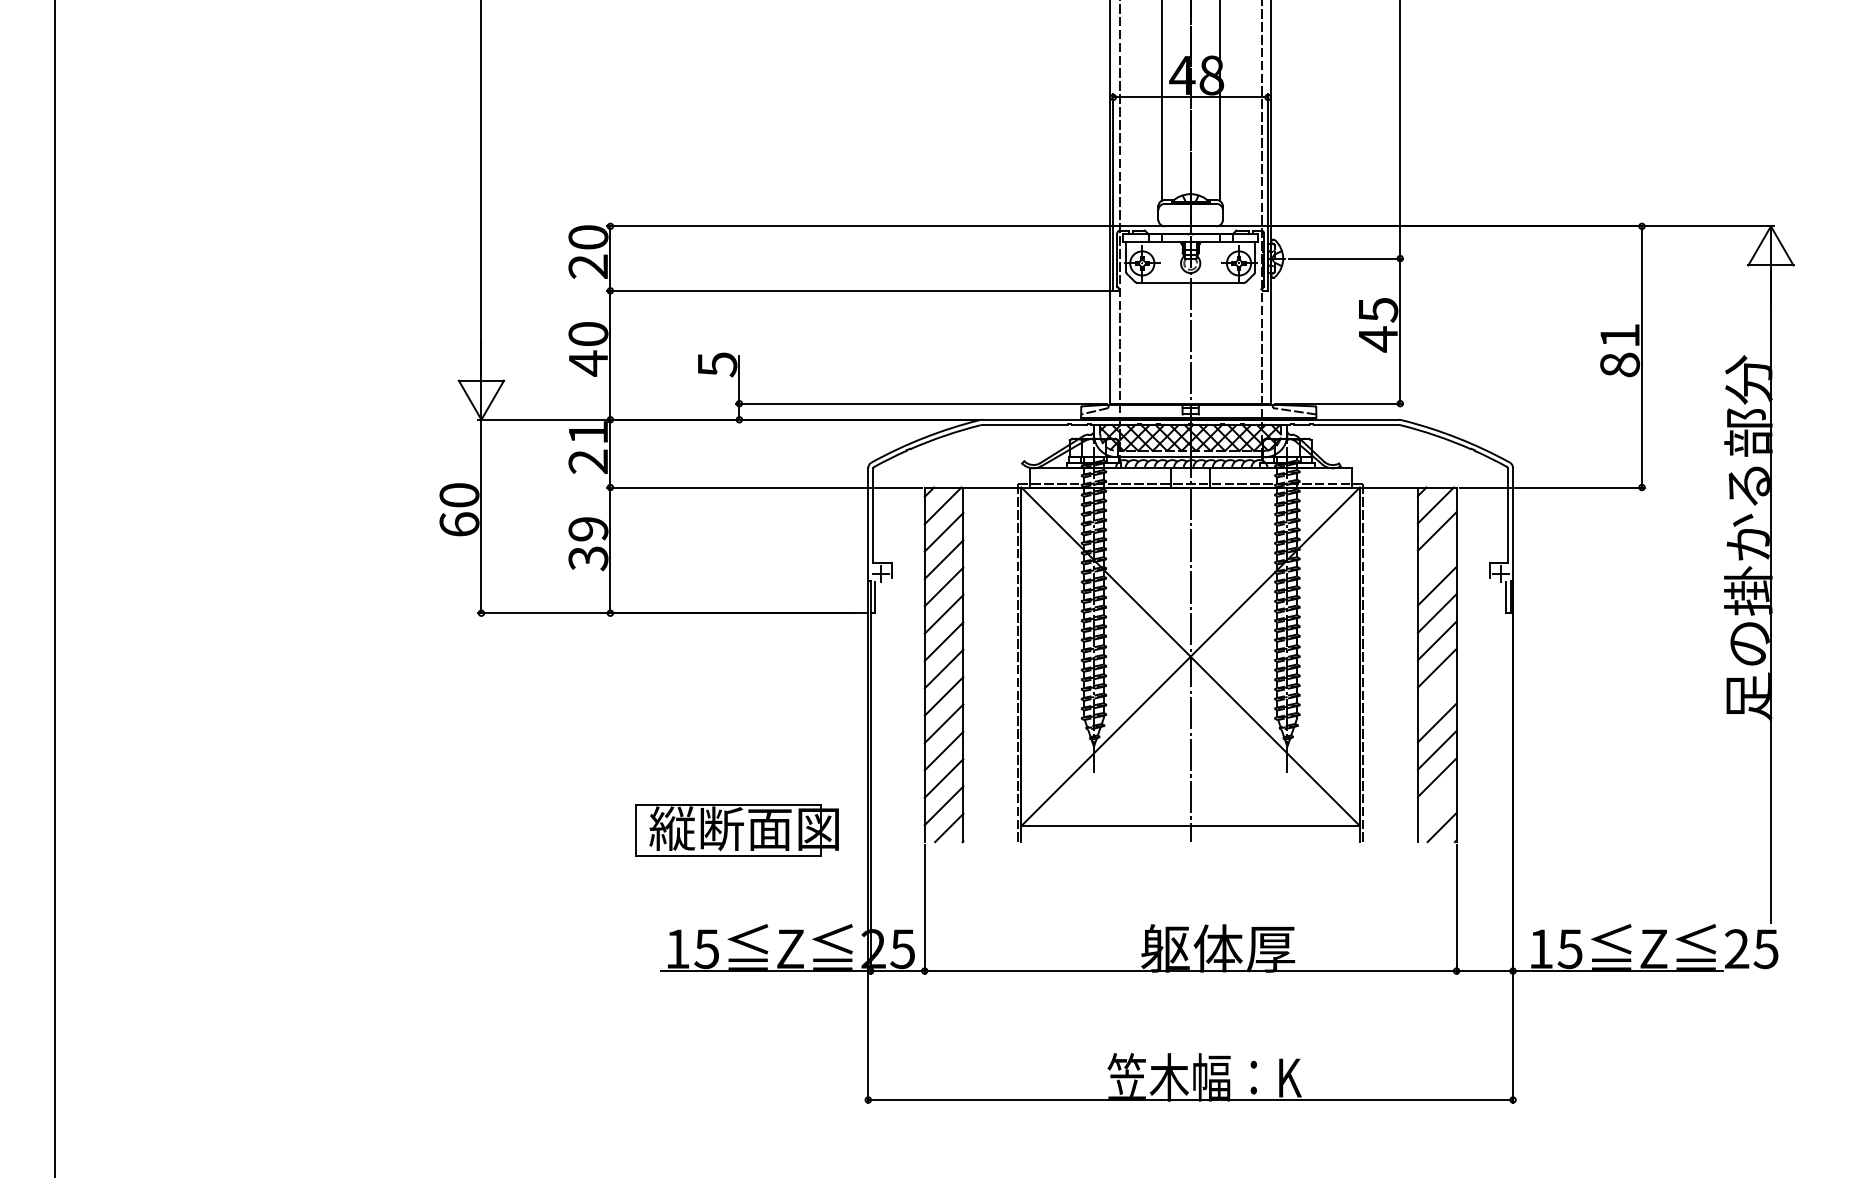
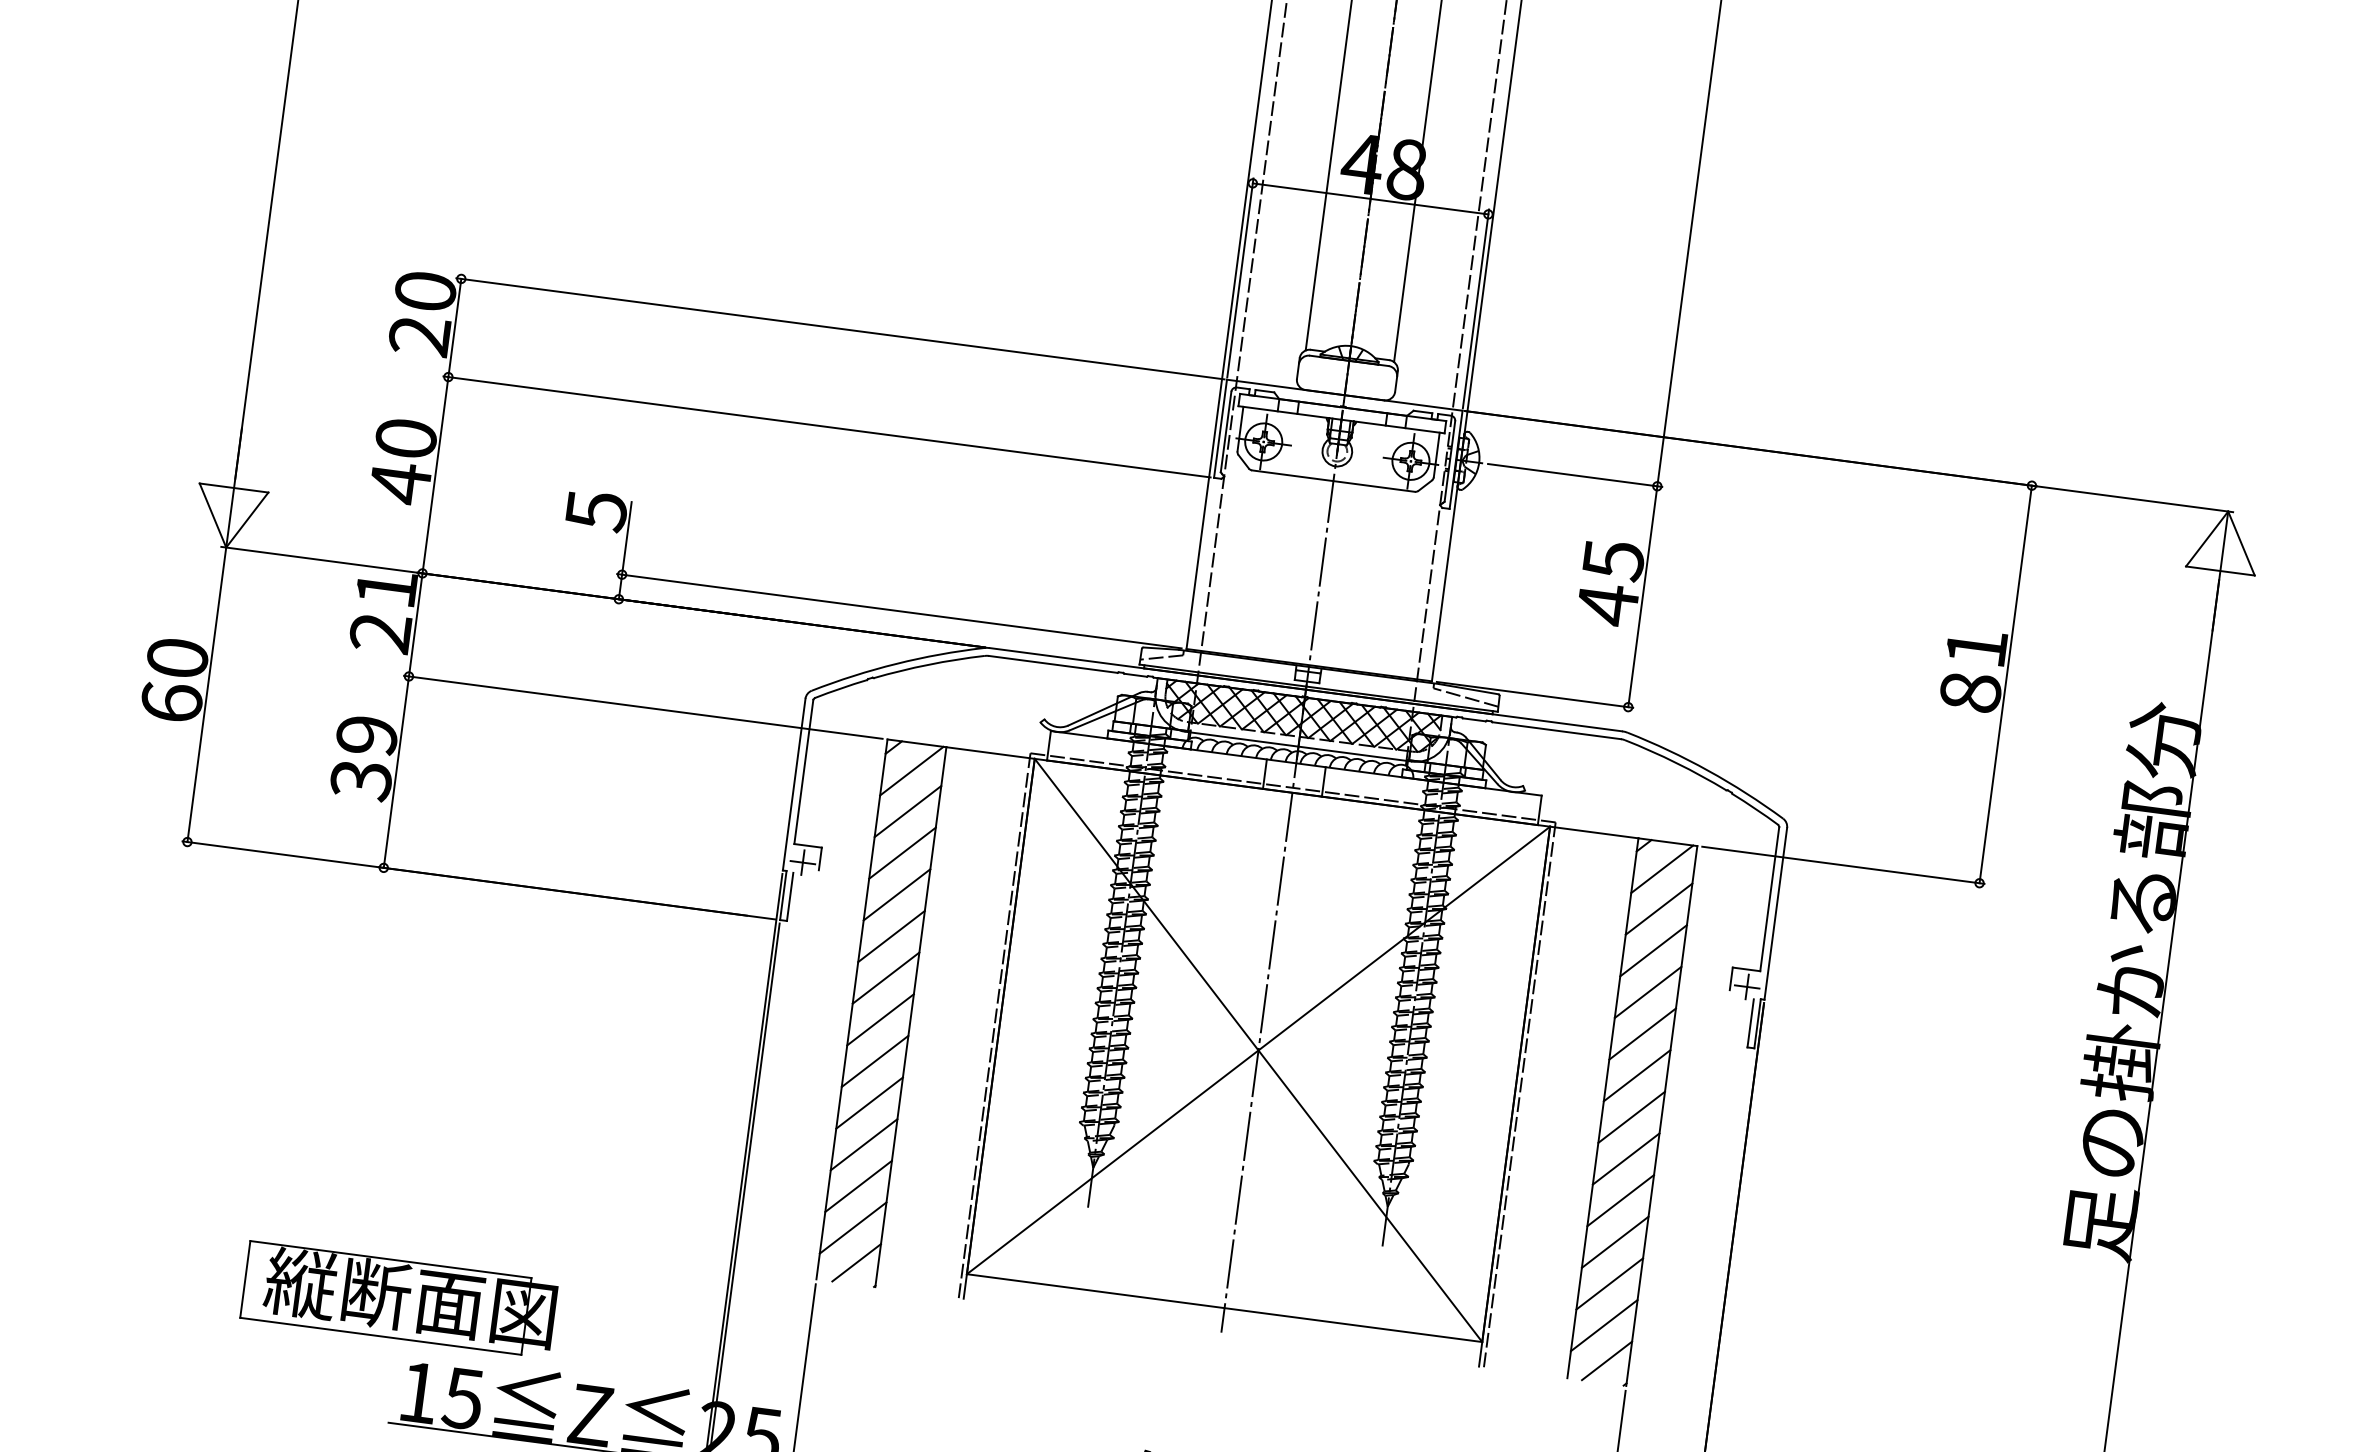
line: (1436, 558) -> (1652, 950), added
line: (1436, 695) -> (1624, 1158), added
line: (1436, 804) -> (1603, 1324), added
part: (736, 830) -> (398, 1299), moved

